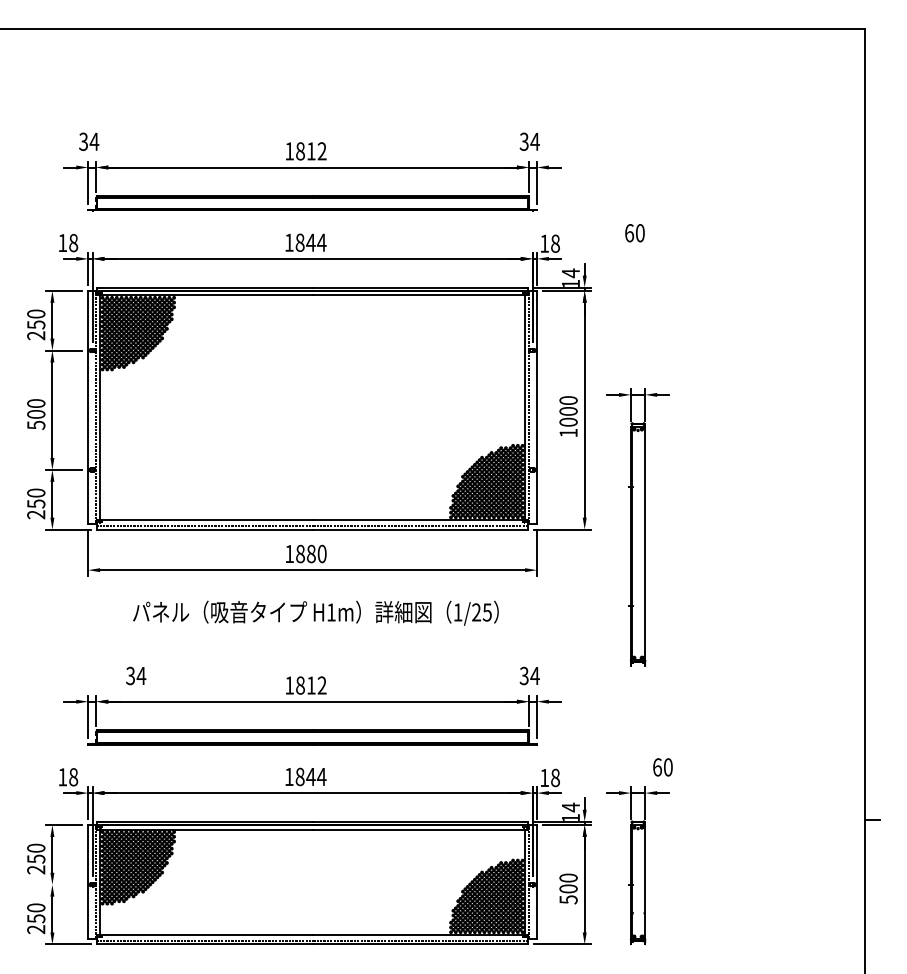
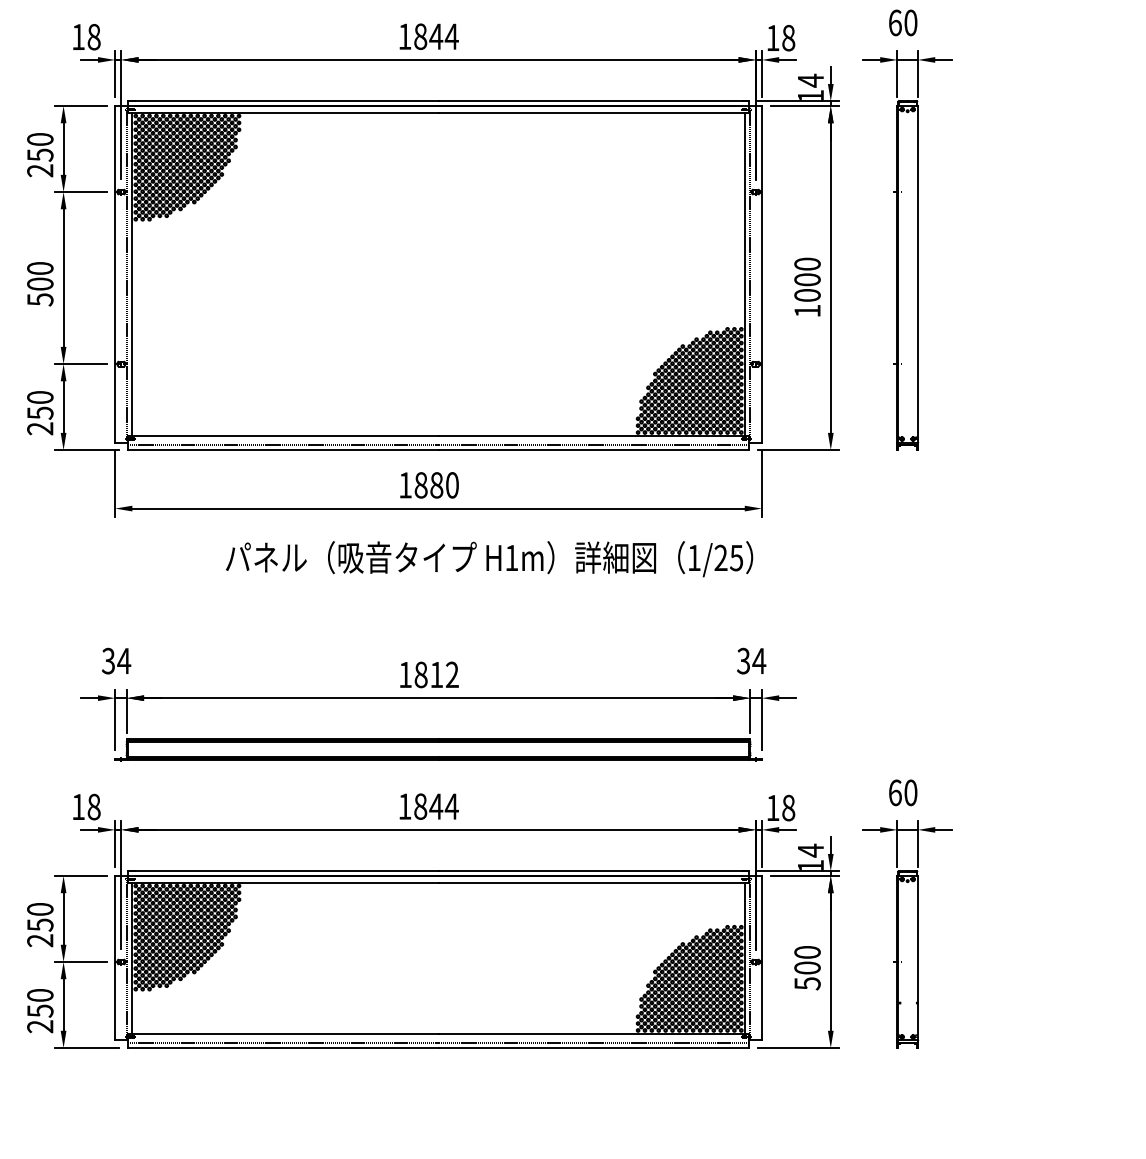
part: (637, 527) -> (906, 251), moved
text: (315, 612) -> (488, 558), moved
text: (136, 675) -> (117, 660), moved
text: (662, 767) -> (902, 793), moved
line: (64, 884) -> (80, 961), added

